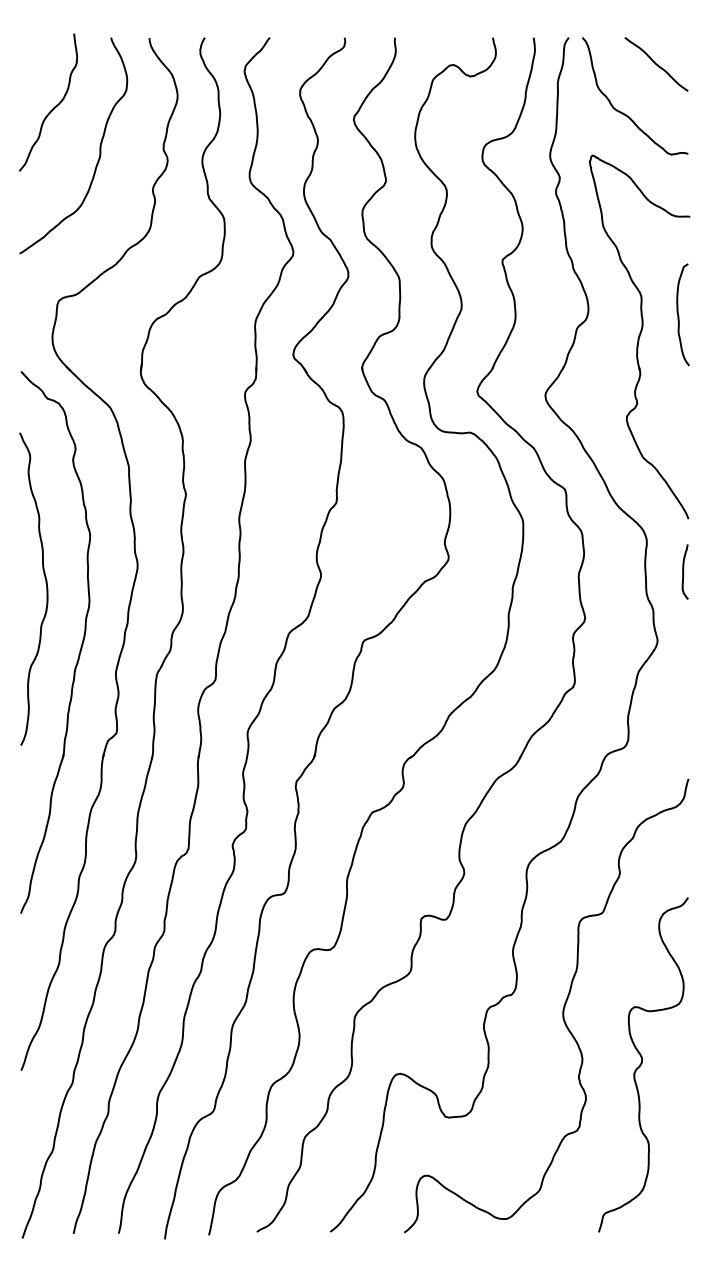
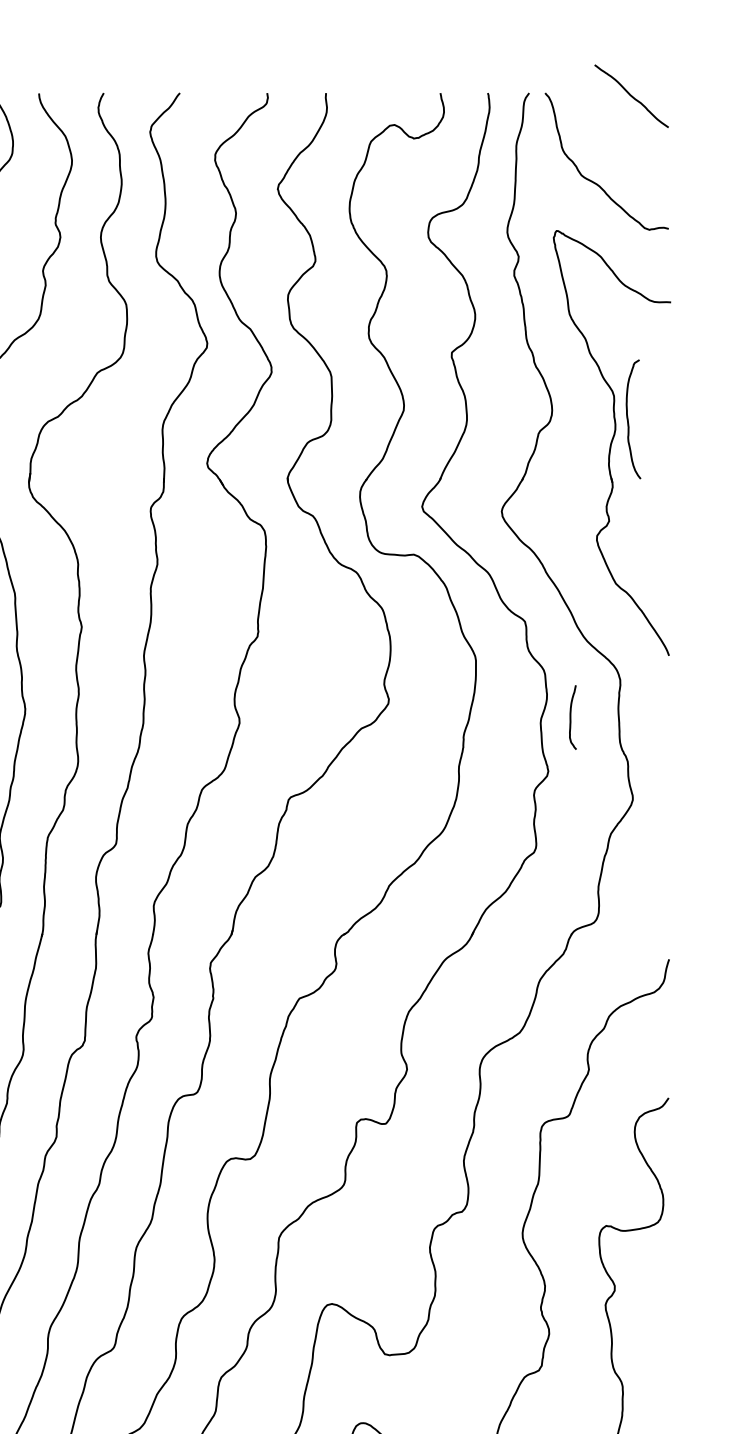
curve: (656, 64) -> (631, 96), moved
curve: (679, 315) -> (629, 420), moved
curve: (683, 571) -> (570, 716), moved

